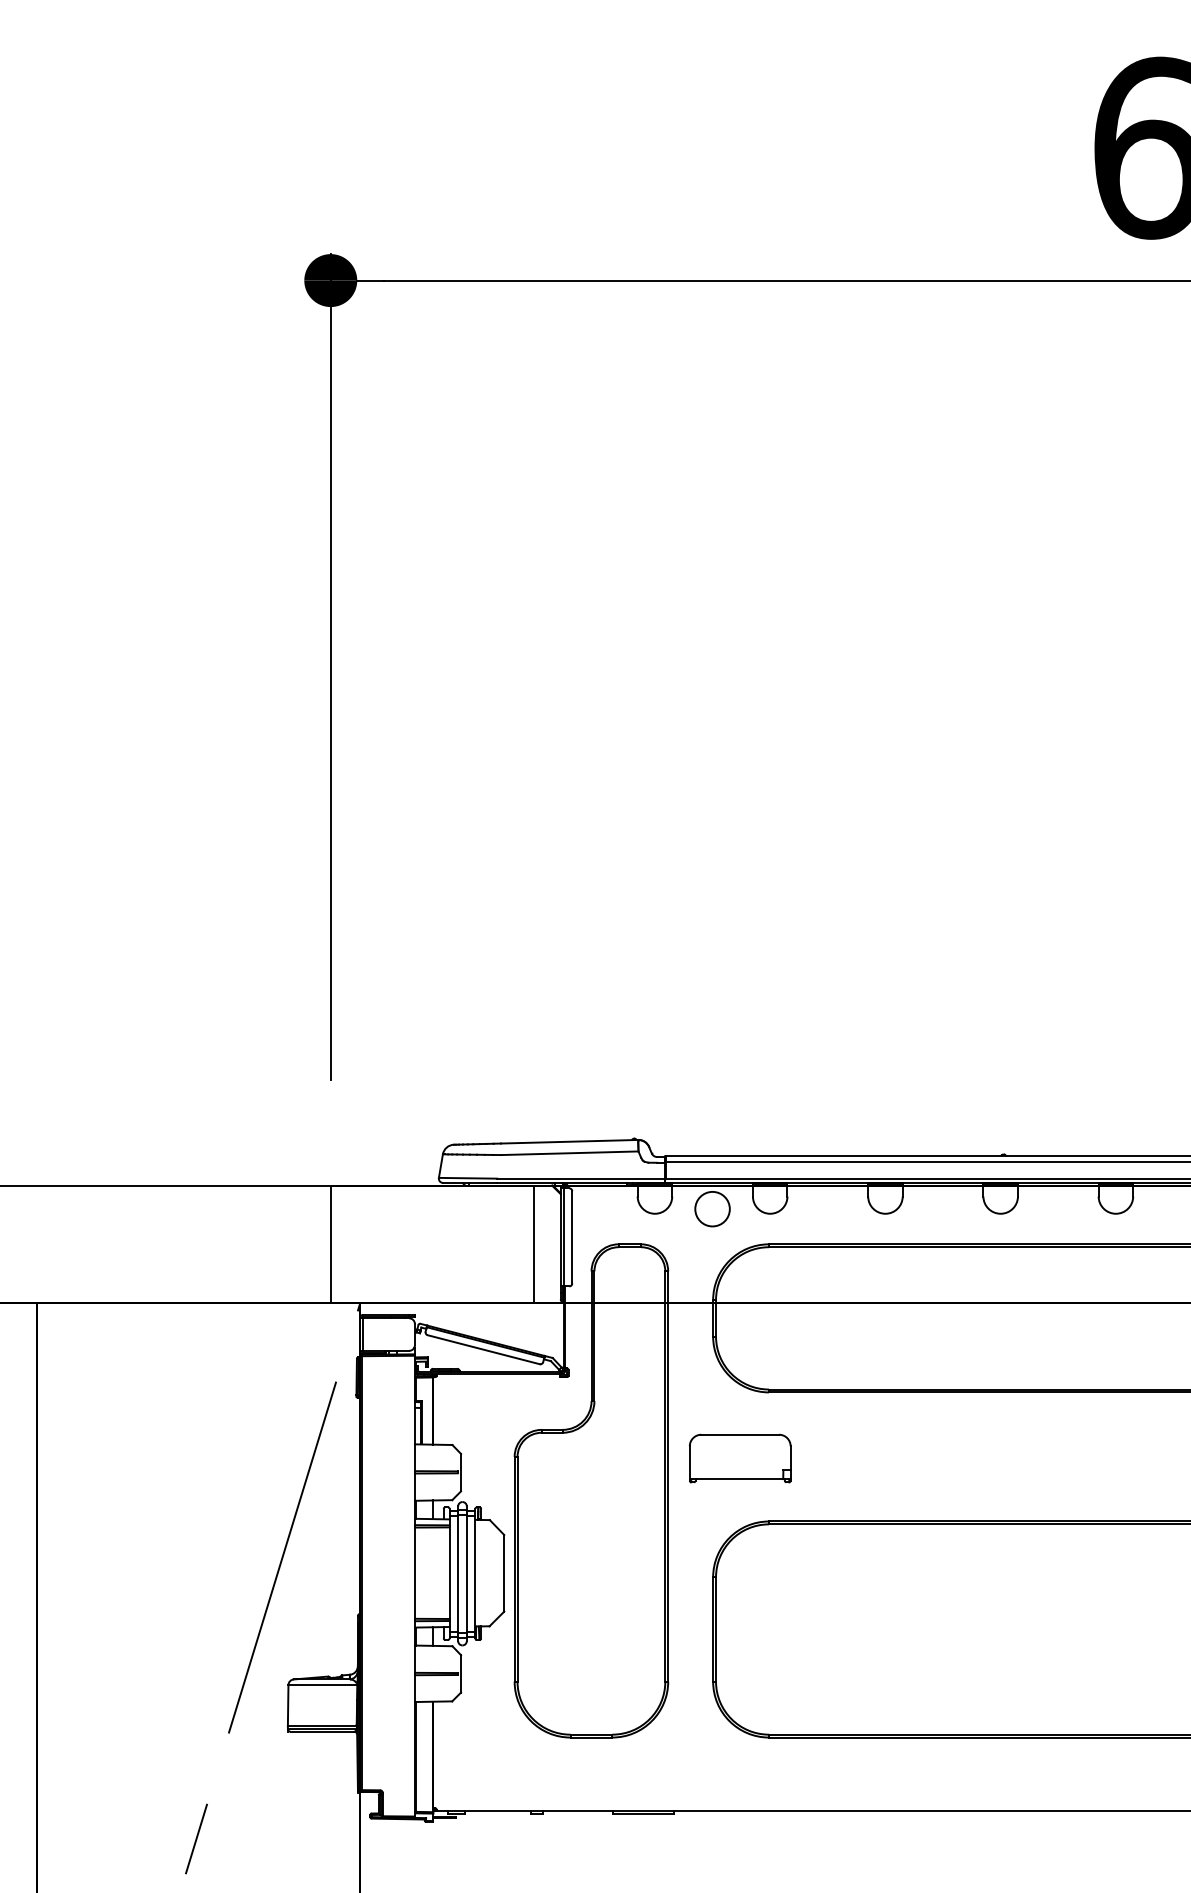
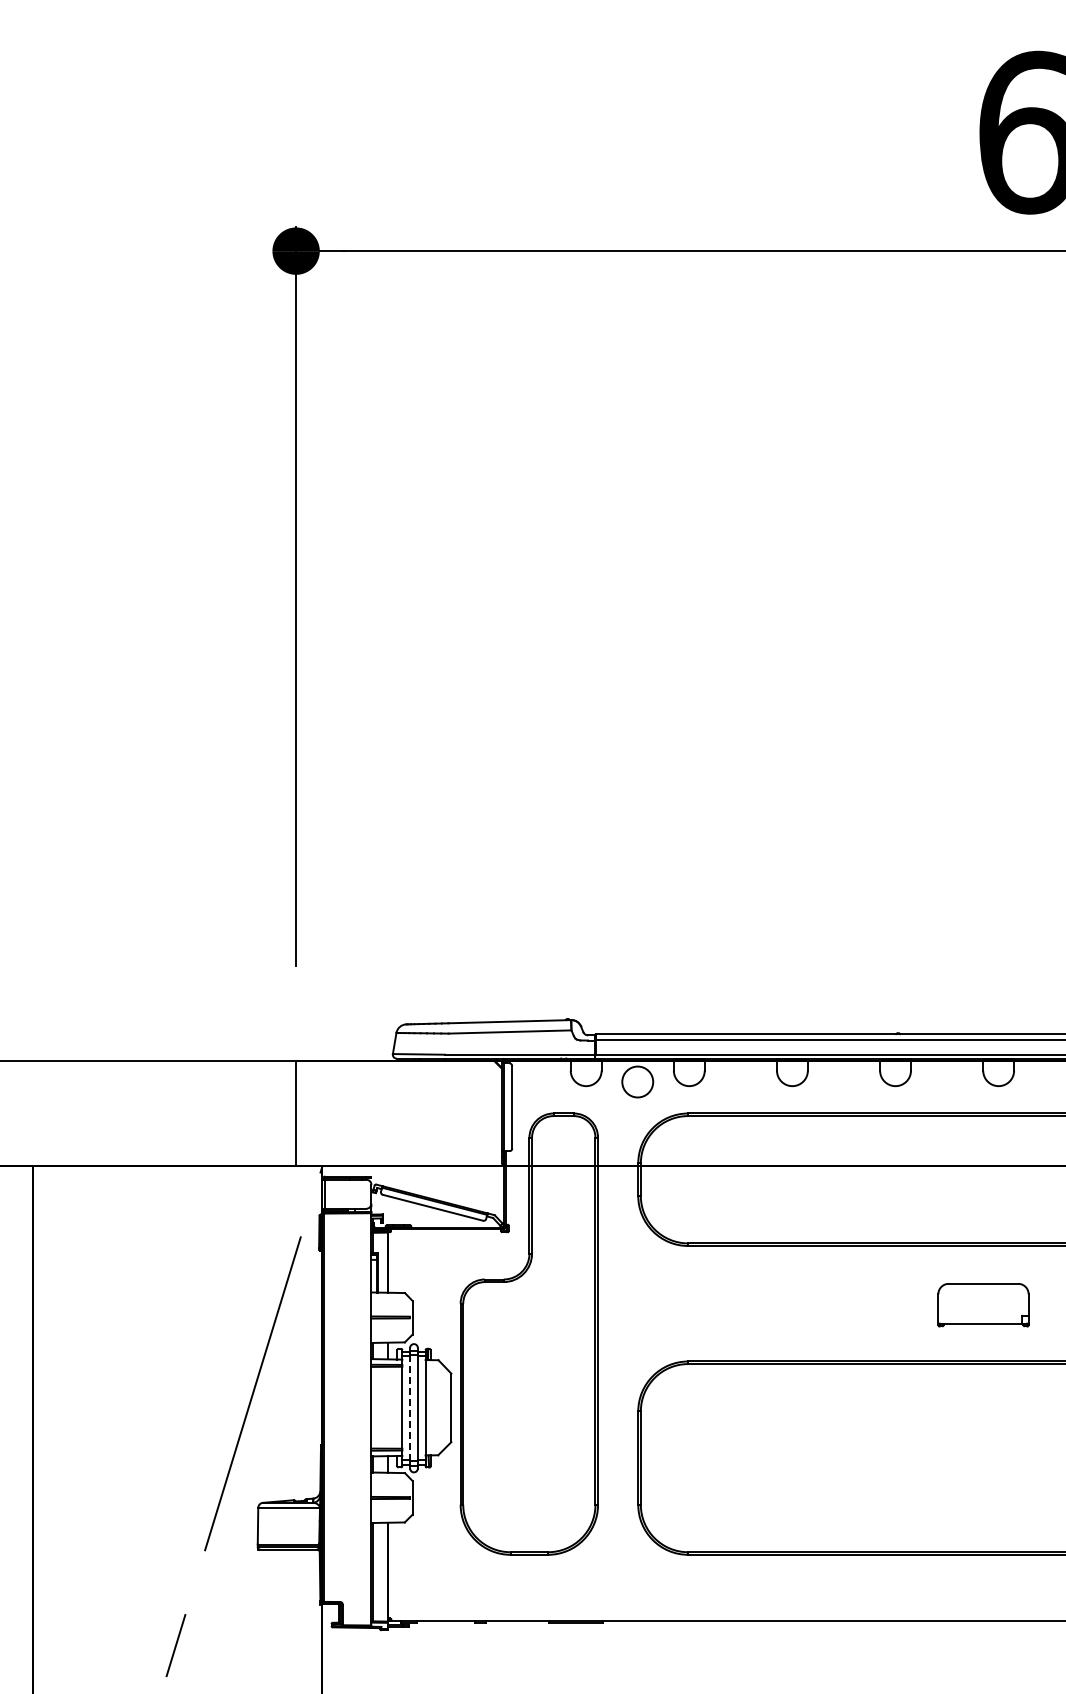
line: (533, 1244) -> (477, 1113), removed
part: (740, 1458) -> (983, 1305), moved
line: (458, 1574) -> (410, 1408), solid -> dashed

